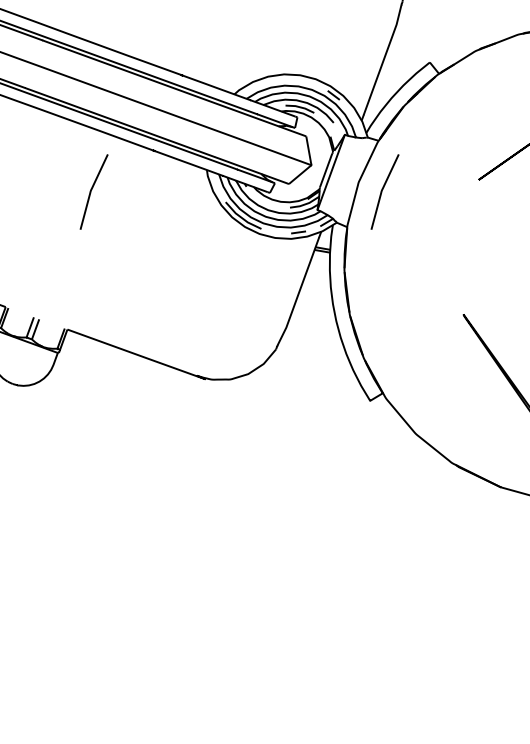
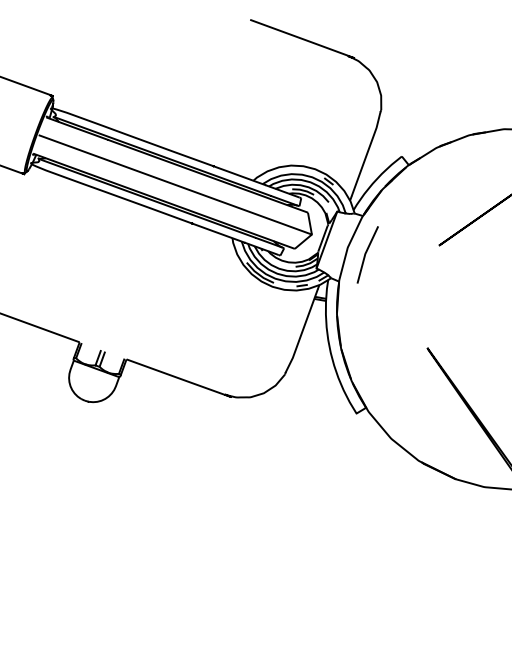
curve: (92, 191) -> (145, 254), removed

